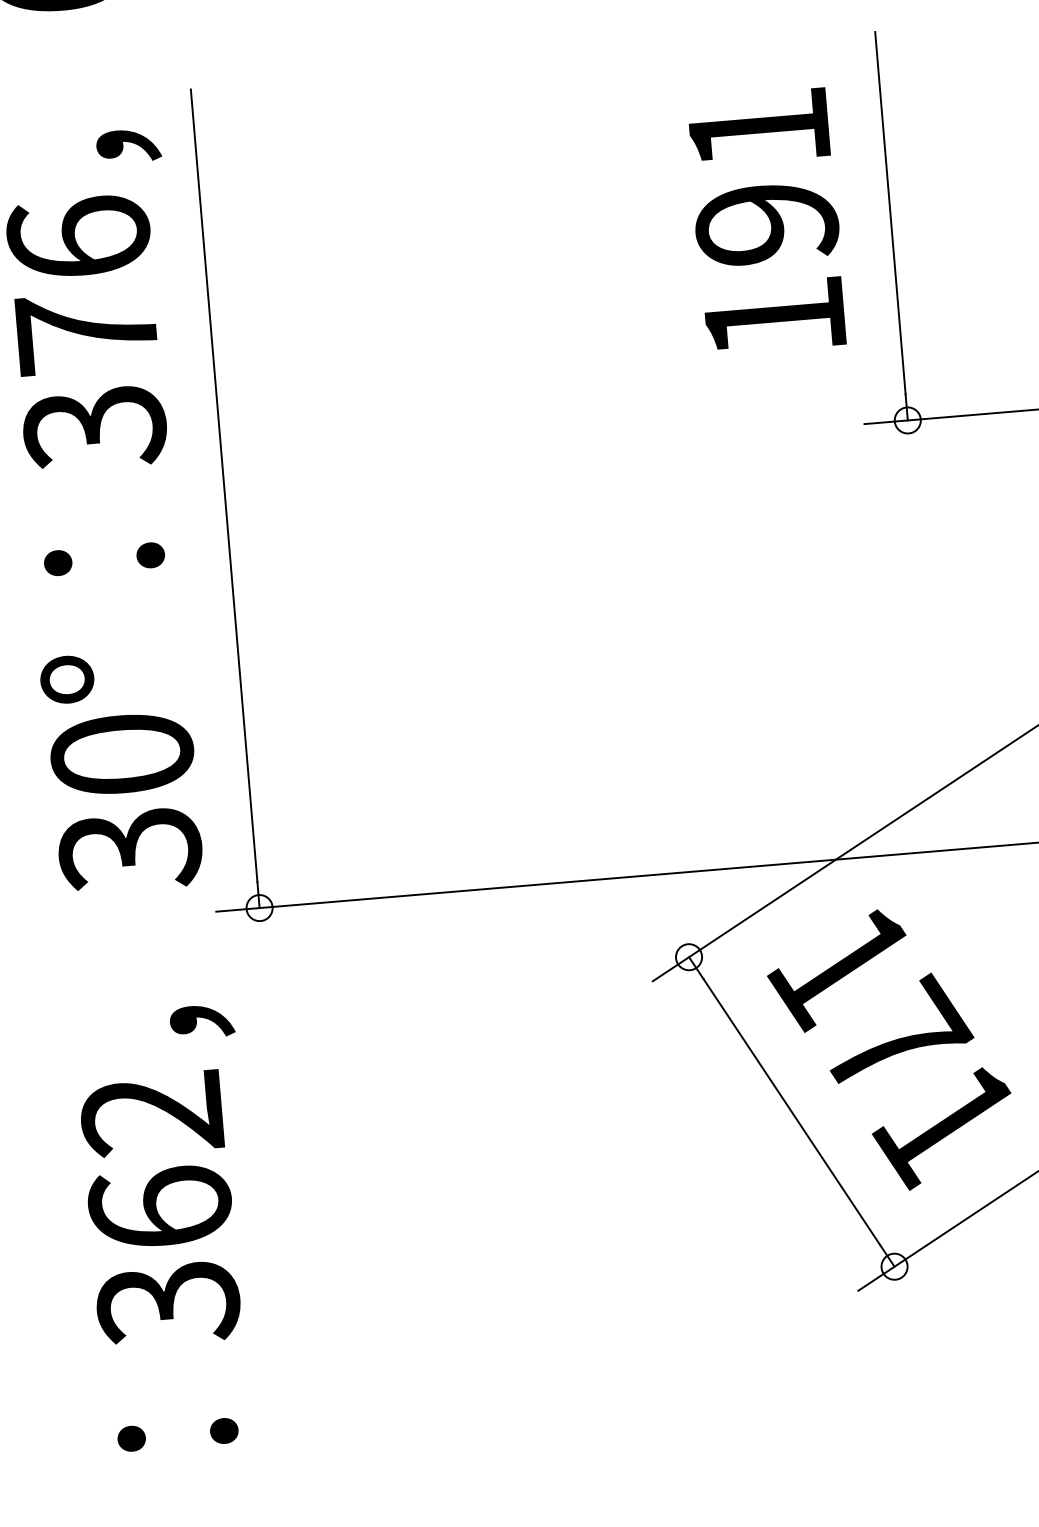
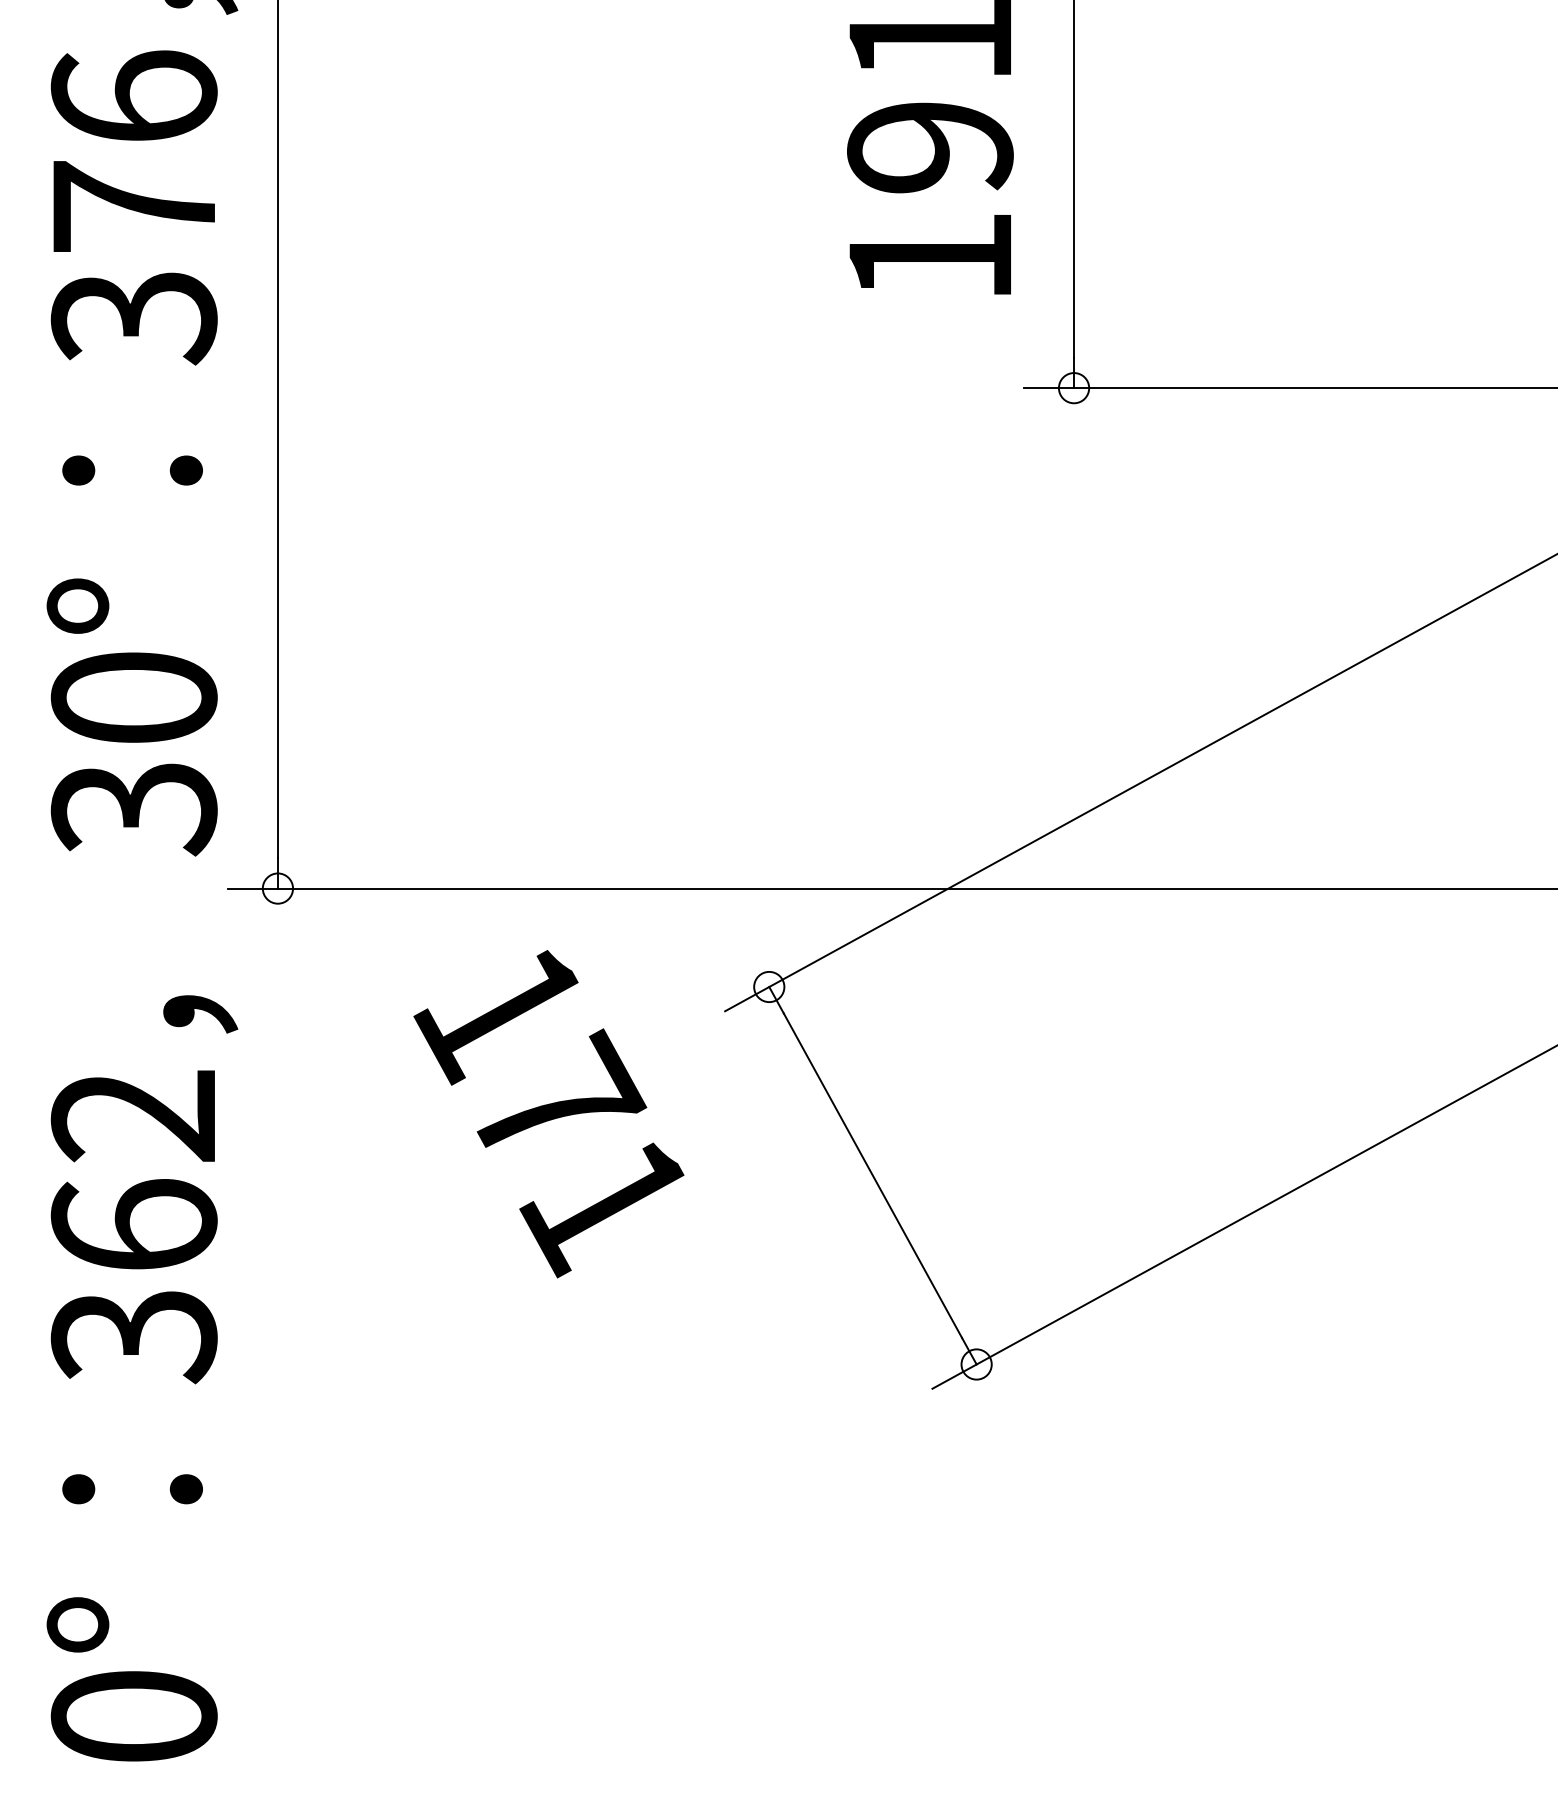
text: (890, 1050) -> (548, 1114), moved

